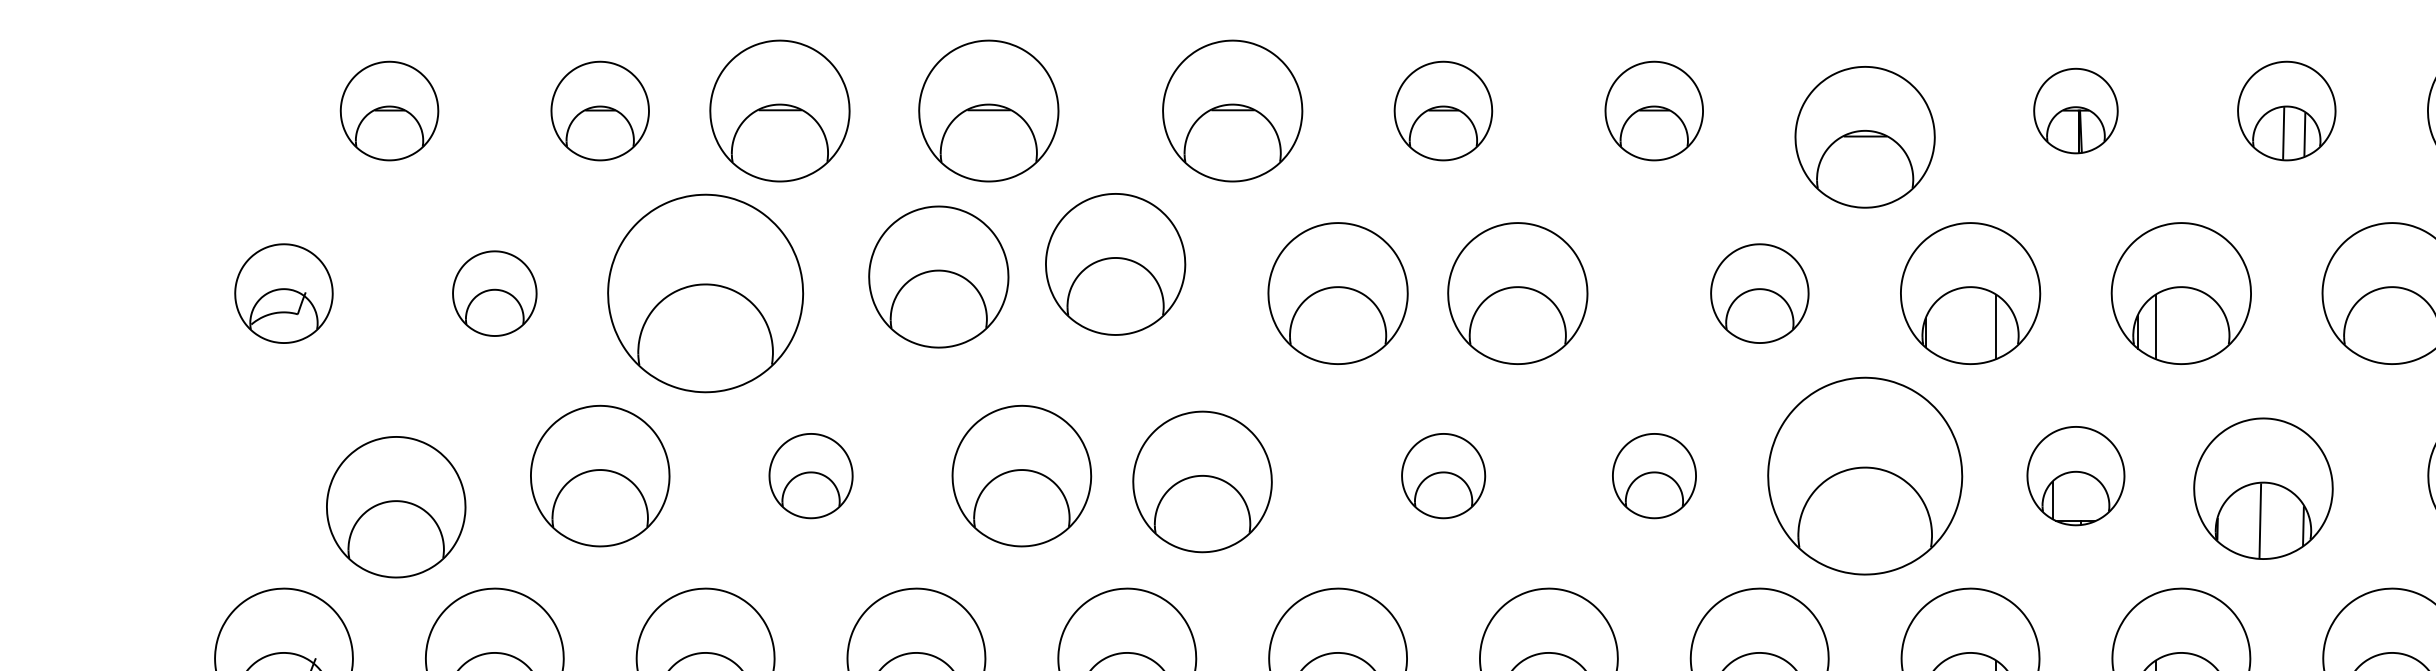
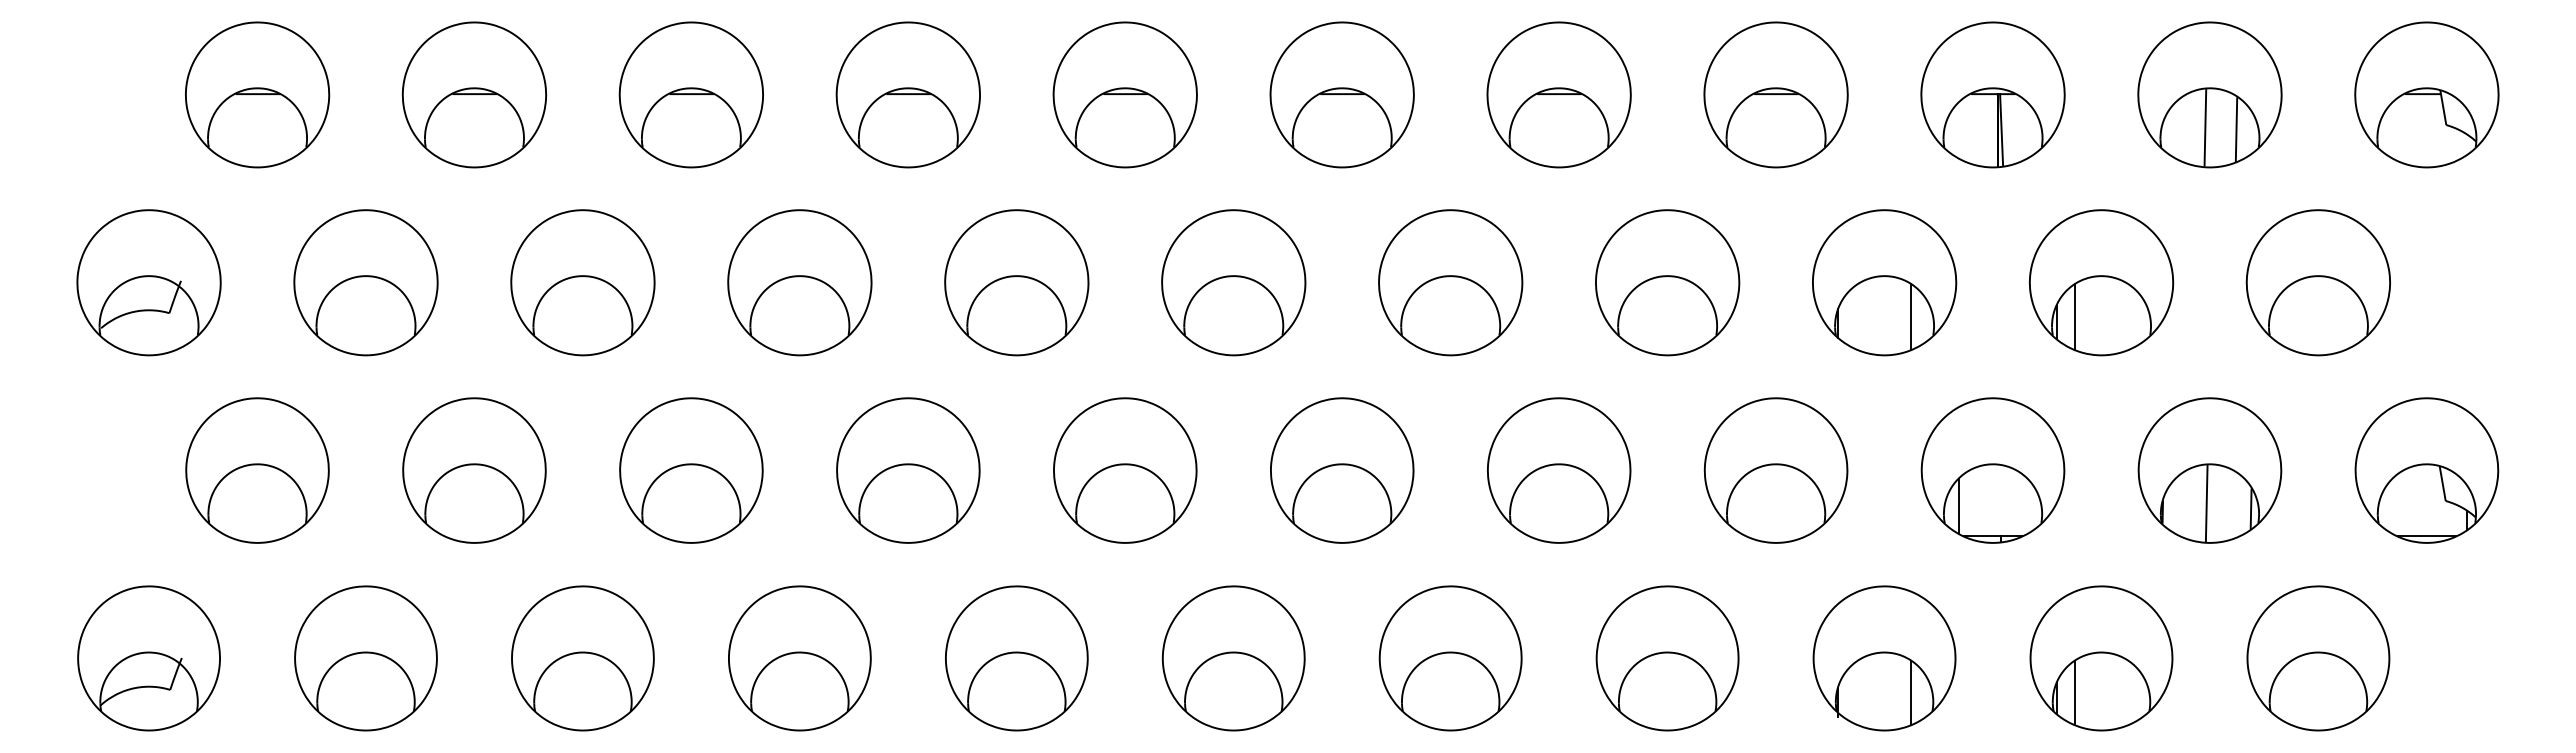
part: (389, 110) -> (257, 94), size x1.43
part: (600, 110) -> (474, 94), size x1.43
part: (779, 110) -> (690, 94), moved
part: (988, 110) -> (907, 94), moved
part: (1442, 110) -> (1341, 94), size x1.43
part: (1653, 110) -> (1558, 94), size x1.43
part: (2075, 110) -> (1992, 94), size x1.67
part: (2286, 110) -> (2209, 94), size x1.43
part: (1864, 136) -> (1775, 94), moved
part: (1115, 264) -> (1016, 282), moved
part: (938, 276) -> (799, 282), moved
part: (283, 293) -> (148, 282), size x1.43
part: (494, 293) -> (365, 282), size x1.67
part: (705, 293) -> (582, 282), size x0.71
part: (1517, 293) -> (1450, 282), moved
part: (1759, 293) -> (1667, 282), size x1.43
part: (811, 476) -> (691, 470), size x1.67
part: (1443, 476) -> (1342, 470), size x1.67
part: (1654, 476) -> (1559, 470), size x1.67
part: (1864, 476) -> (1775, 470), size x0.71
part: (2075, 476) -> (1992, 470), size x1.43
part: (1202, 481) -> (1125, 470), moved
part: (2263, 488) -> (2209, 470), moved
part: (396, 507) -> (257, 470), moved

